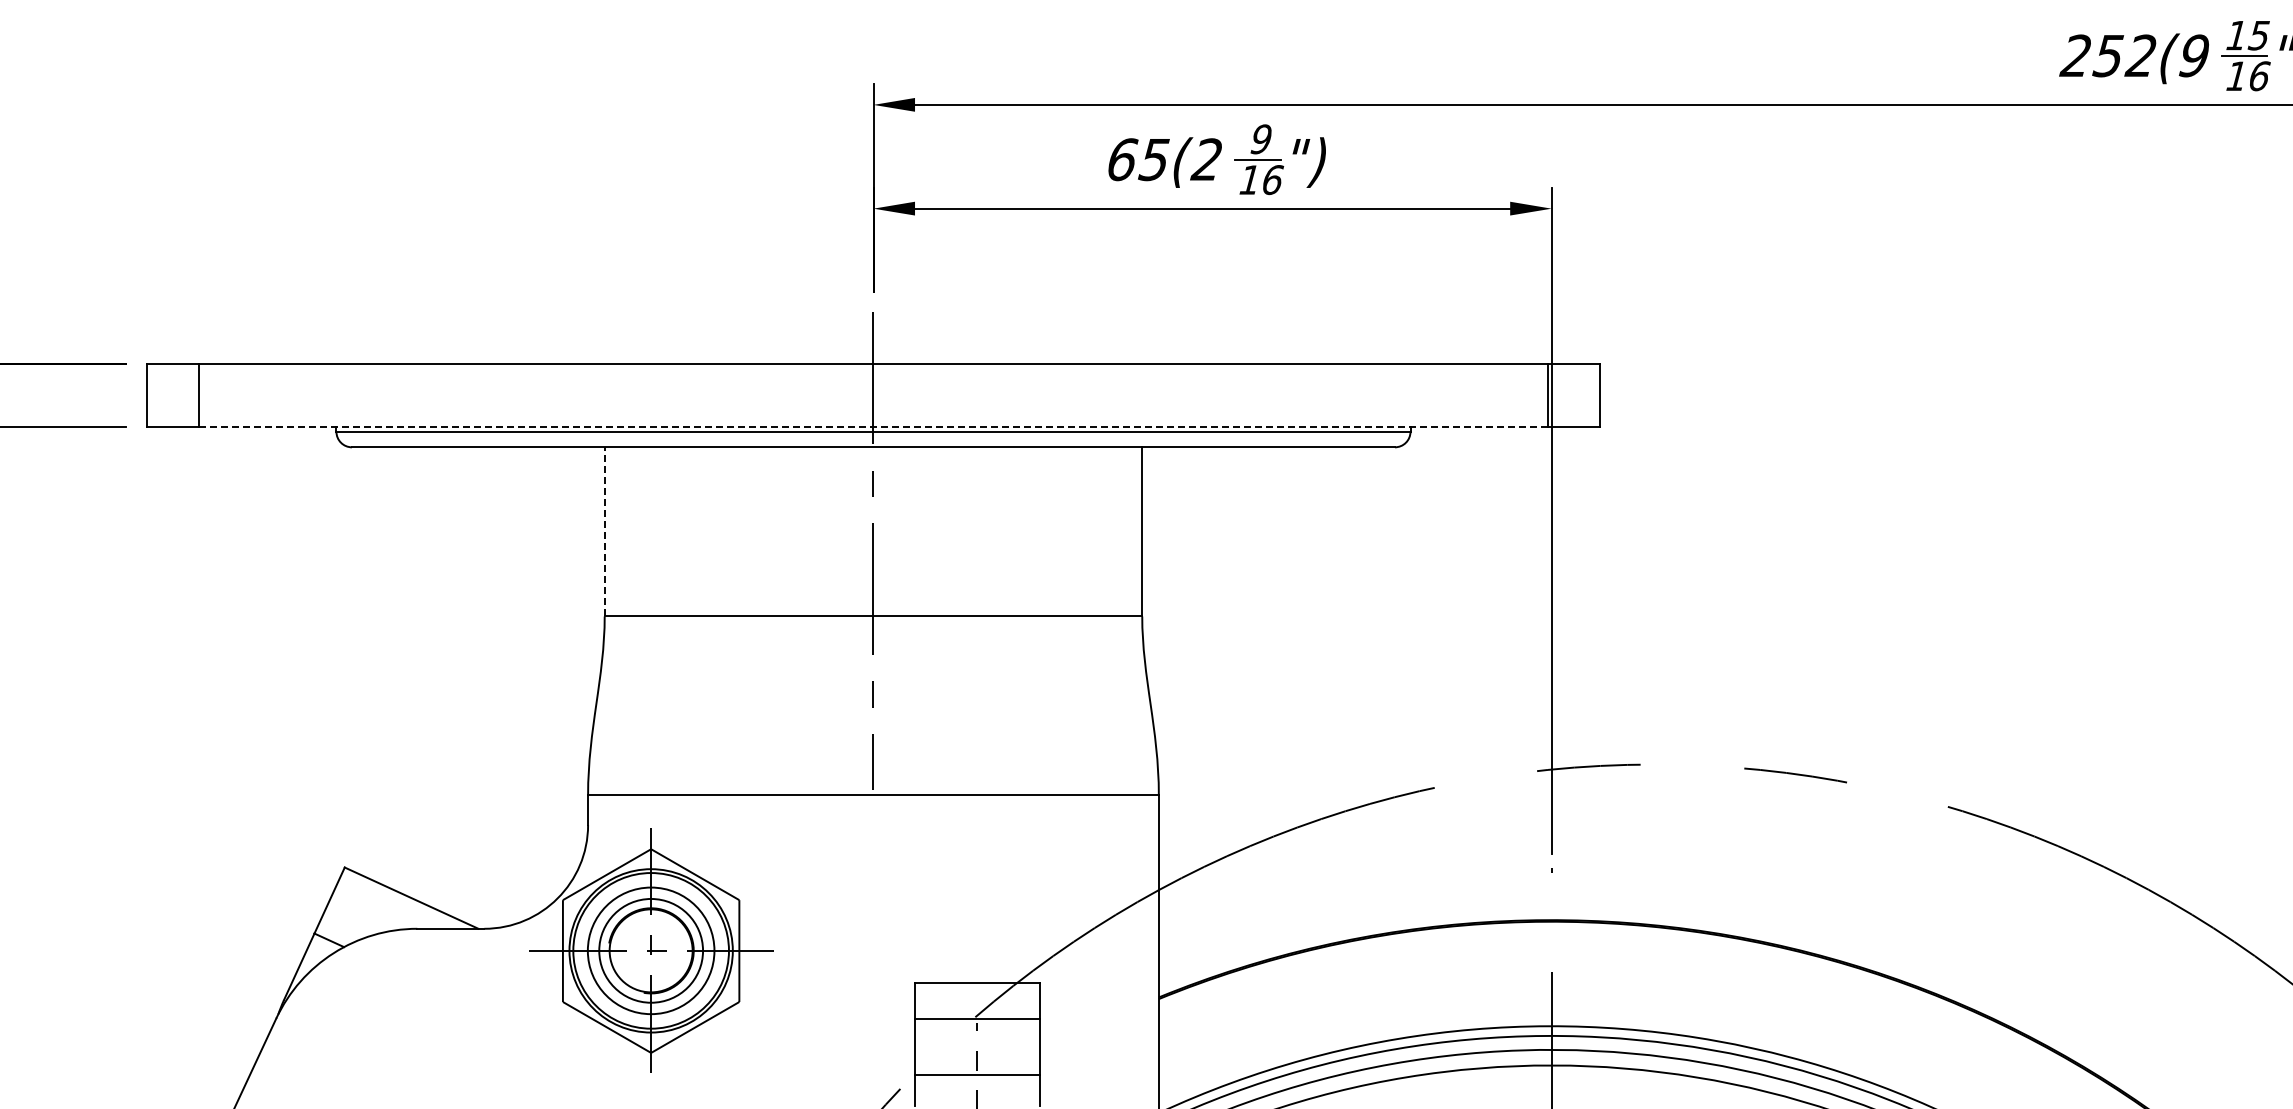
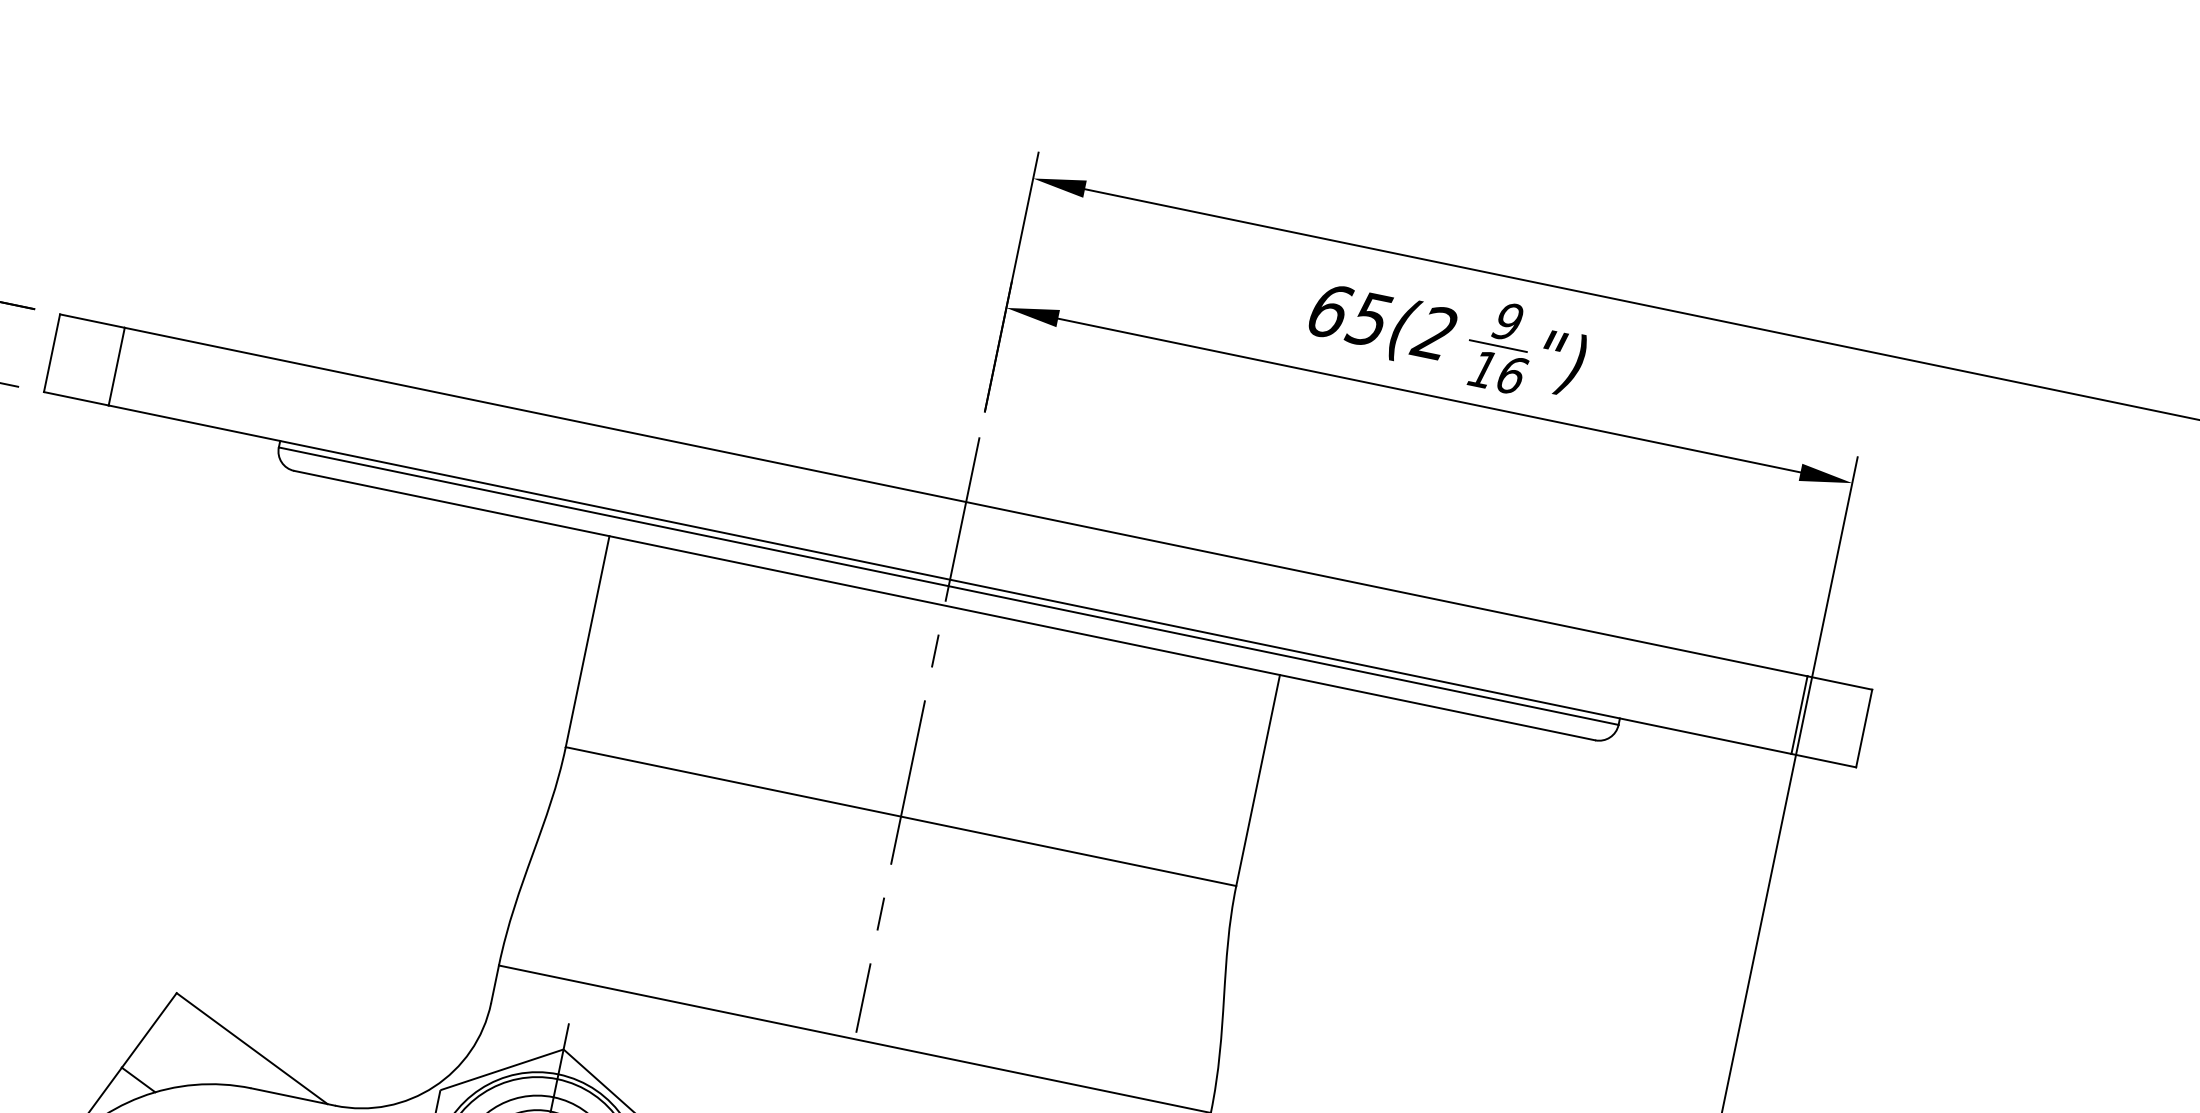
line: (873, 426) -> (950, 579), dashed -> solid
line: (604, 531) -> (587, 641), dashed -> solid

